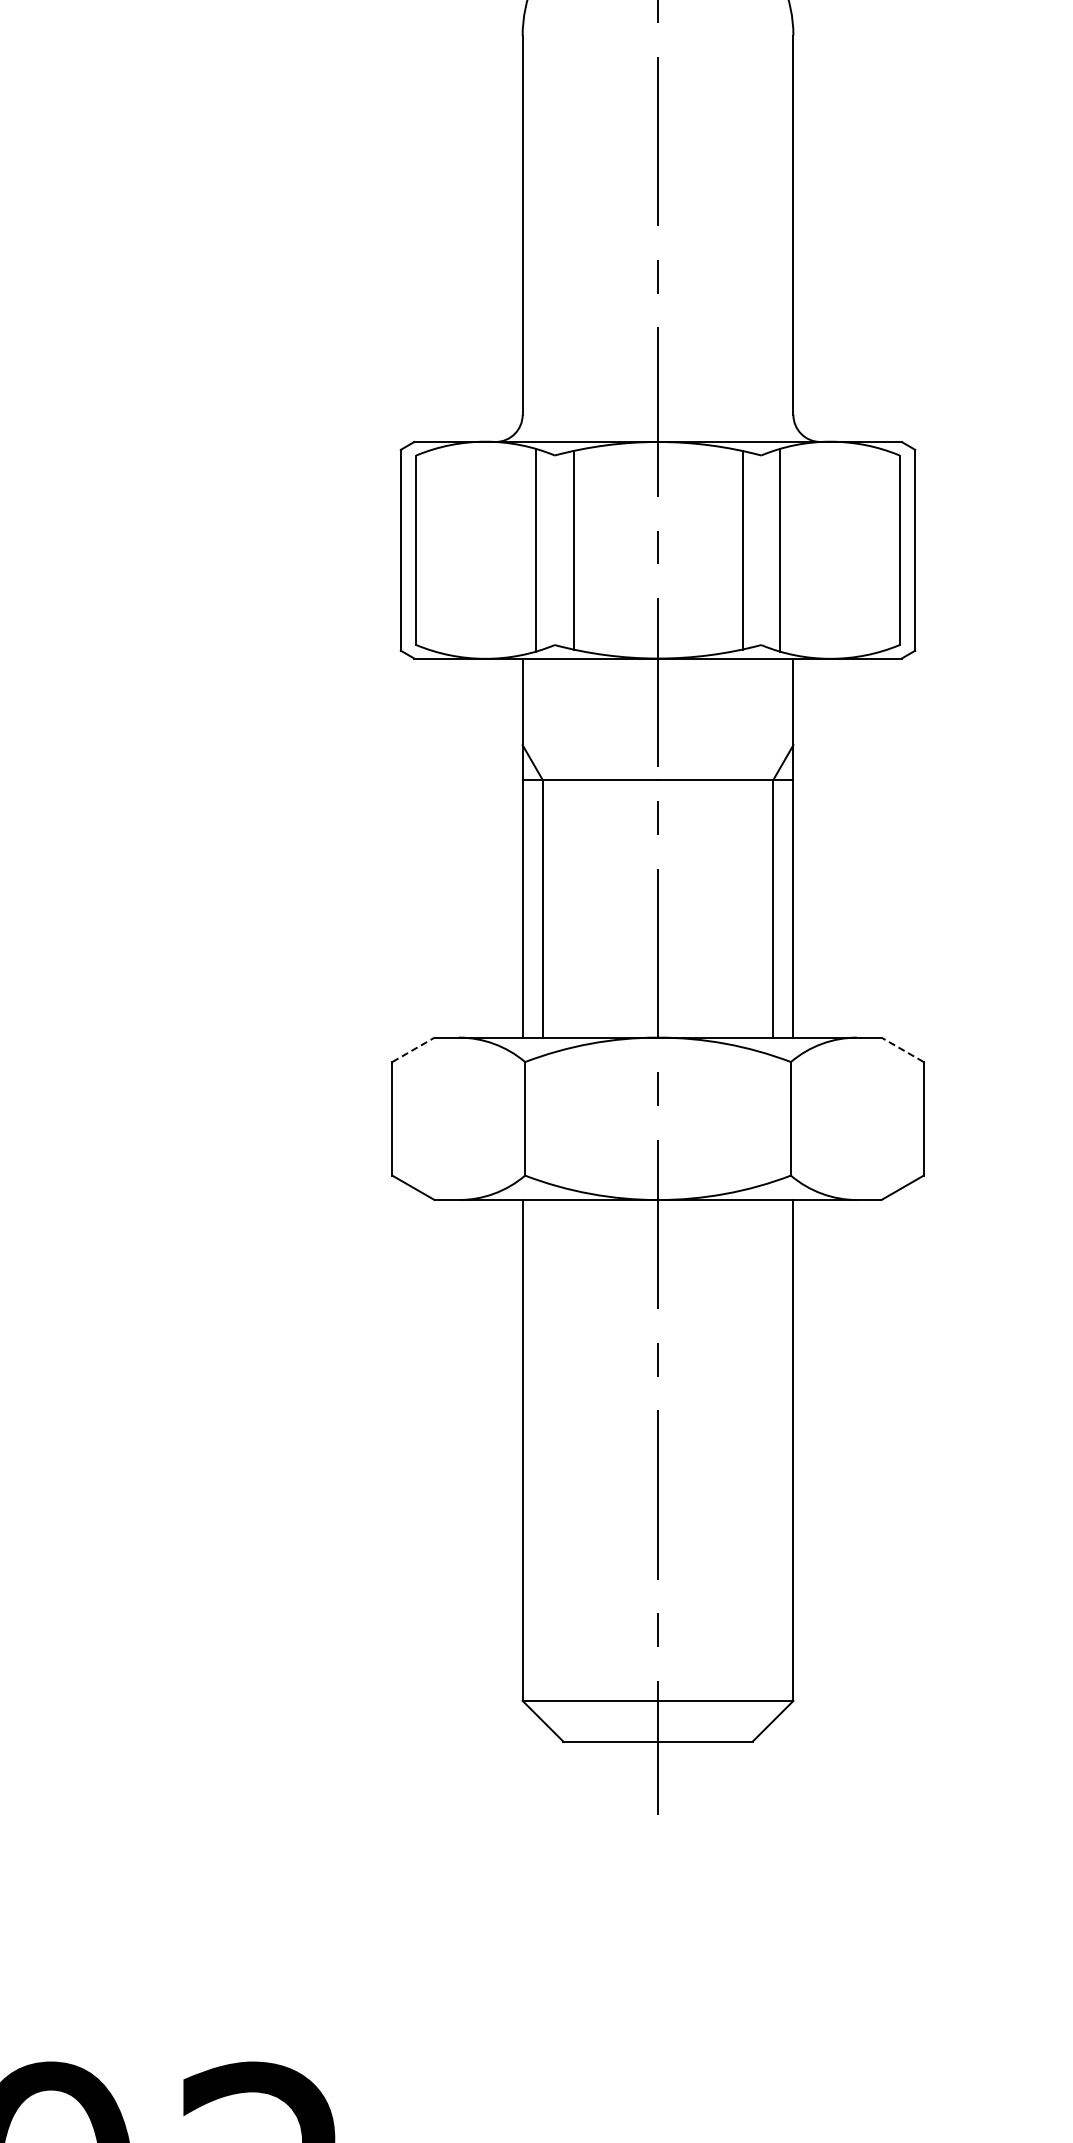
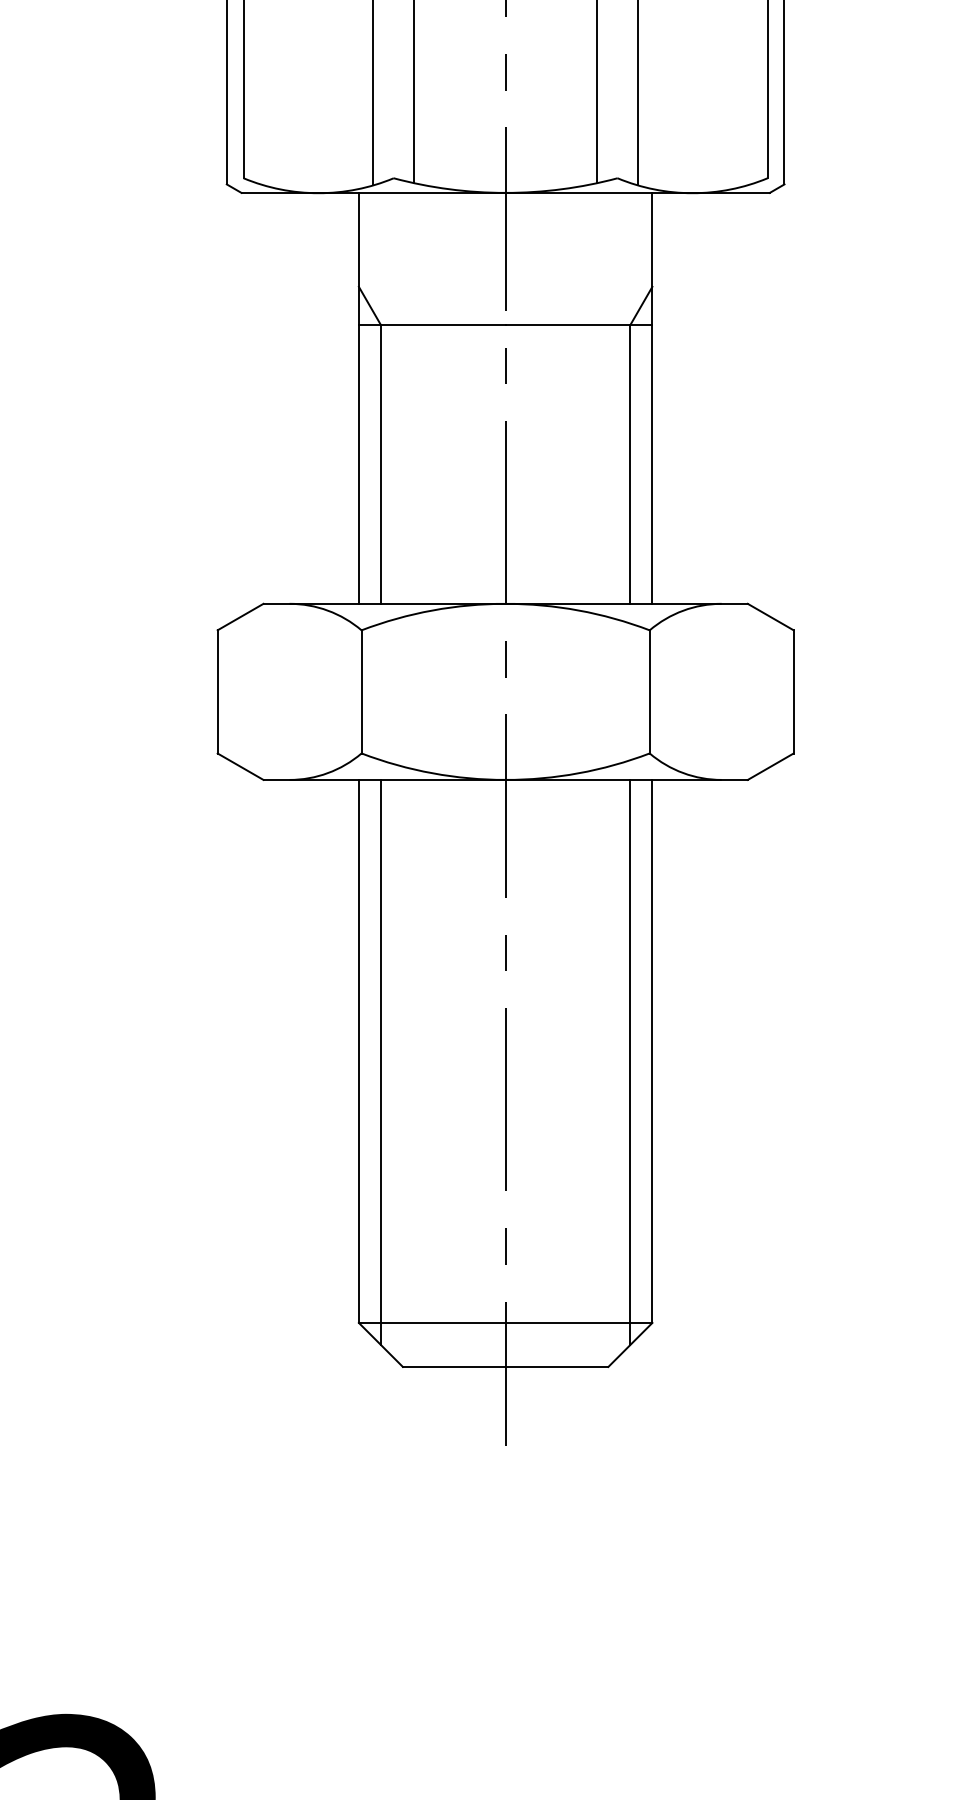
line: (413, 1049) -> (240, 616), dashed -> solid
line: (902, 1049) -> (770, 616), dashed -> solid
line: (542, 1460) -> (380, 1062), added
line: (773, 1460) -> (630, 1062), added

